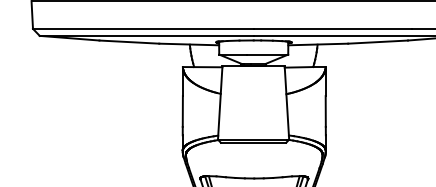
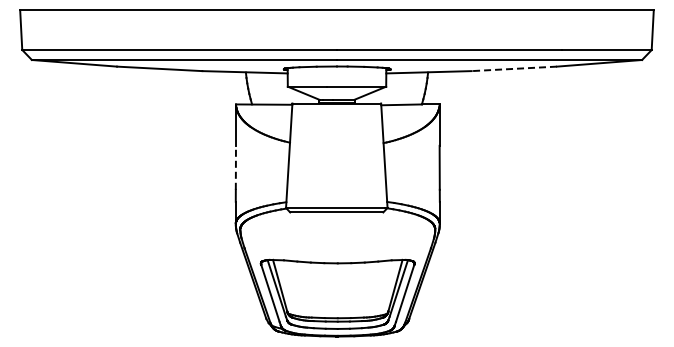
line: (378, 41) -> (514, 68), solid -> dashed
line: (182, 111) -> (235, 167), solid -> dashed

